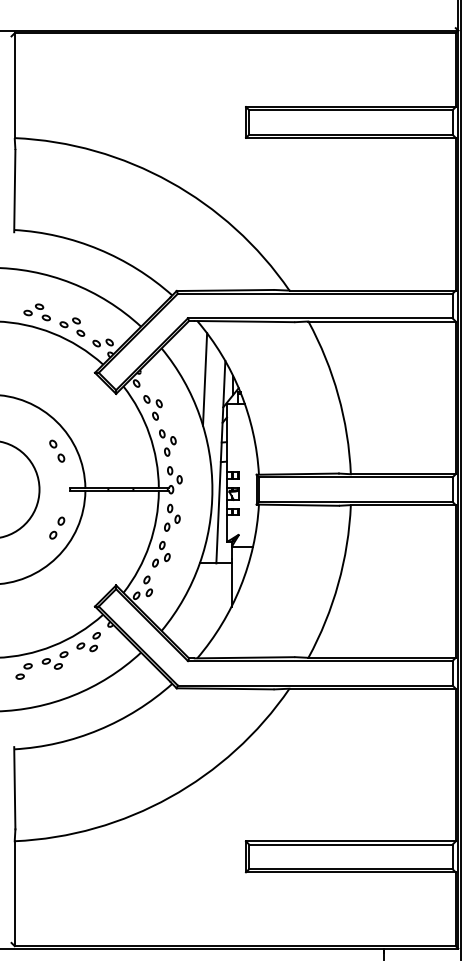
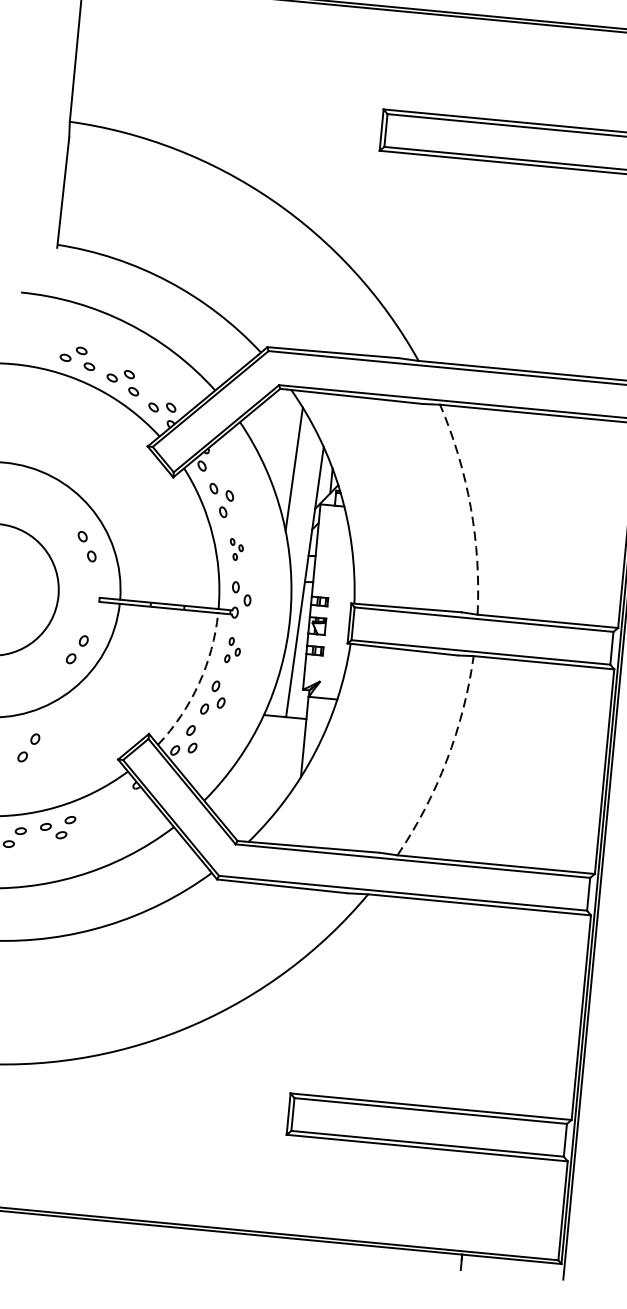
arc: (338, 395) -> (471, 507), solid -> dashed
part: (167, 442) -> (235, 548), size x0.6
part: (172, 517) -> (233, 650), size x0.7
arc: (149, 544) -> (198, 683), solid -> dashed
arc: (338, 583) -> (447, 759), solid -> dashed
part: (28, 603) -> (29, 747), added
part: (88, 642) -> (104, 806), removed

